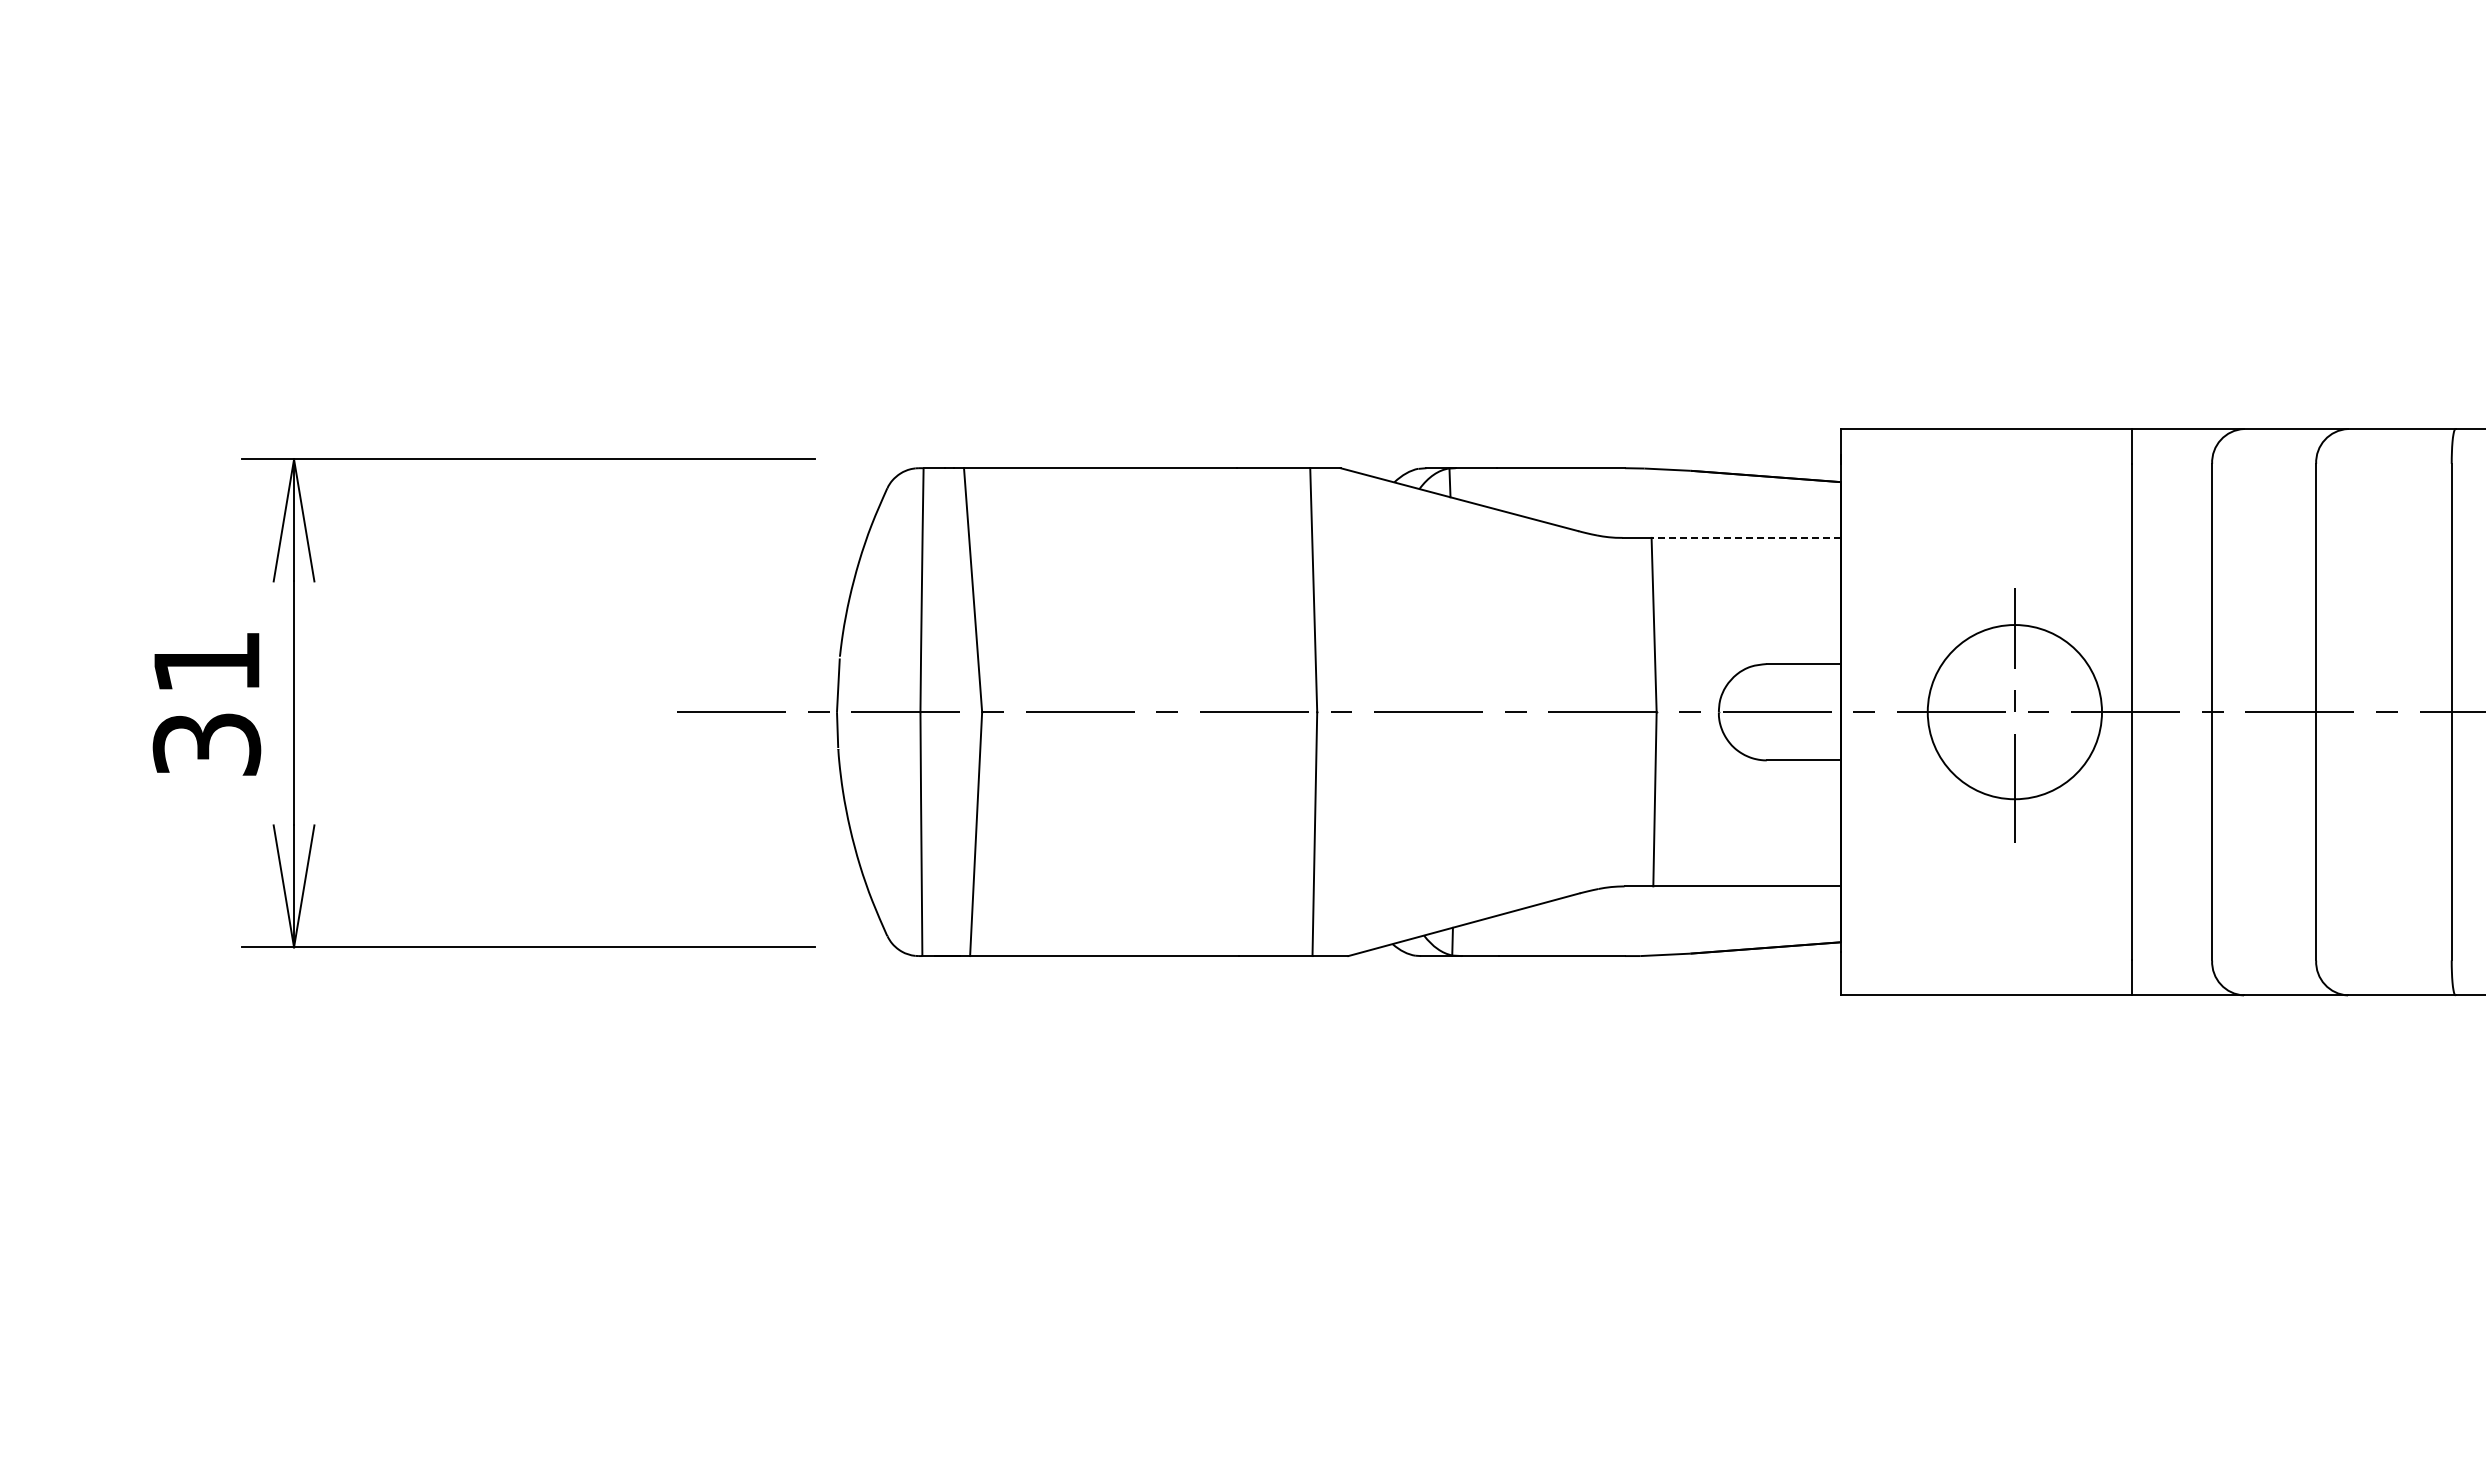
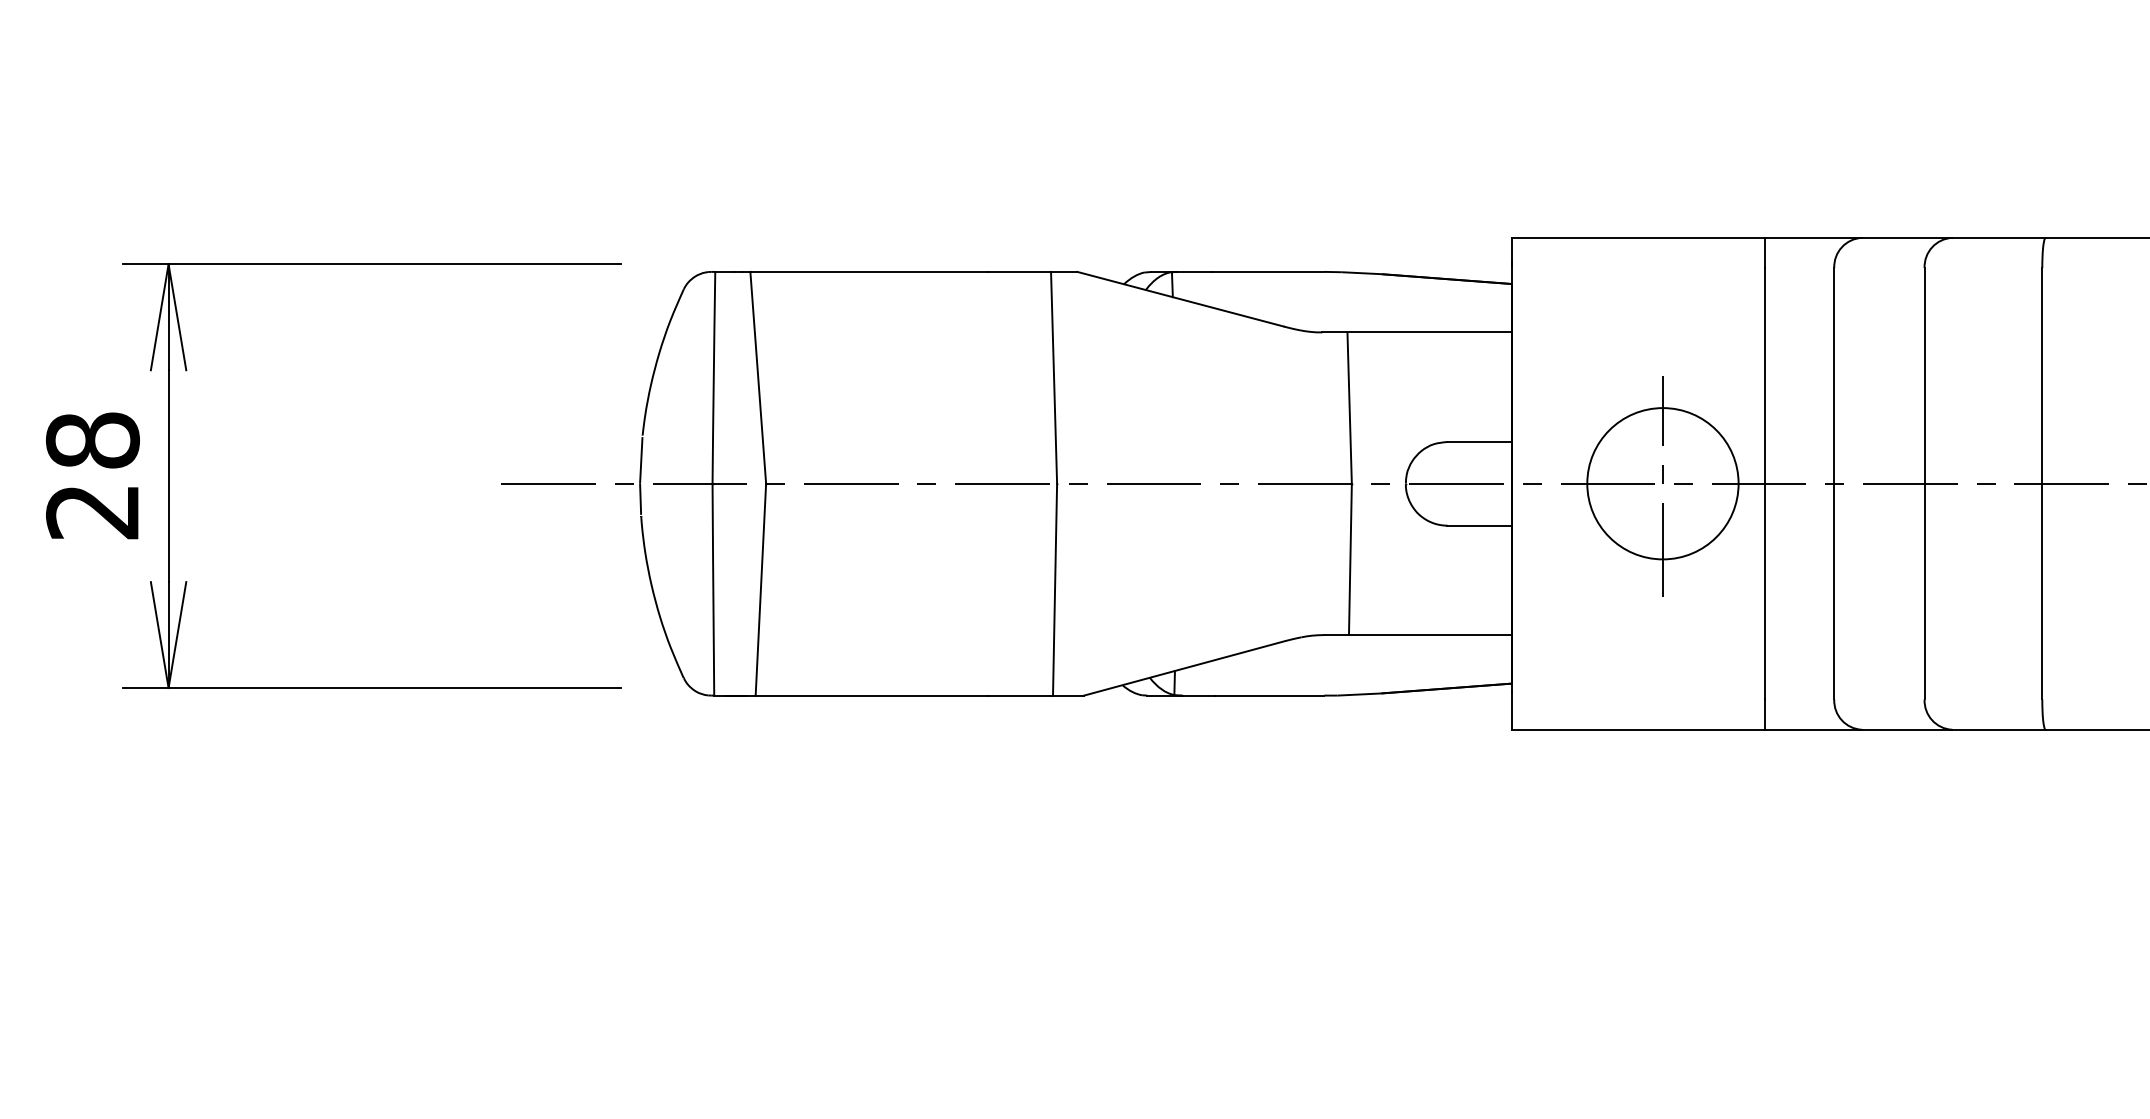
line: (1746, 537) -> (1429, 332), dashed -> solid
text: (206, 702) -> (92, 475), 31 -> 28

